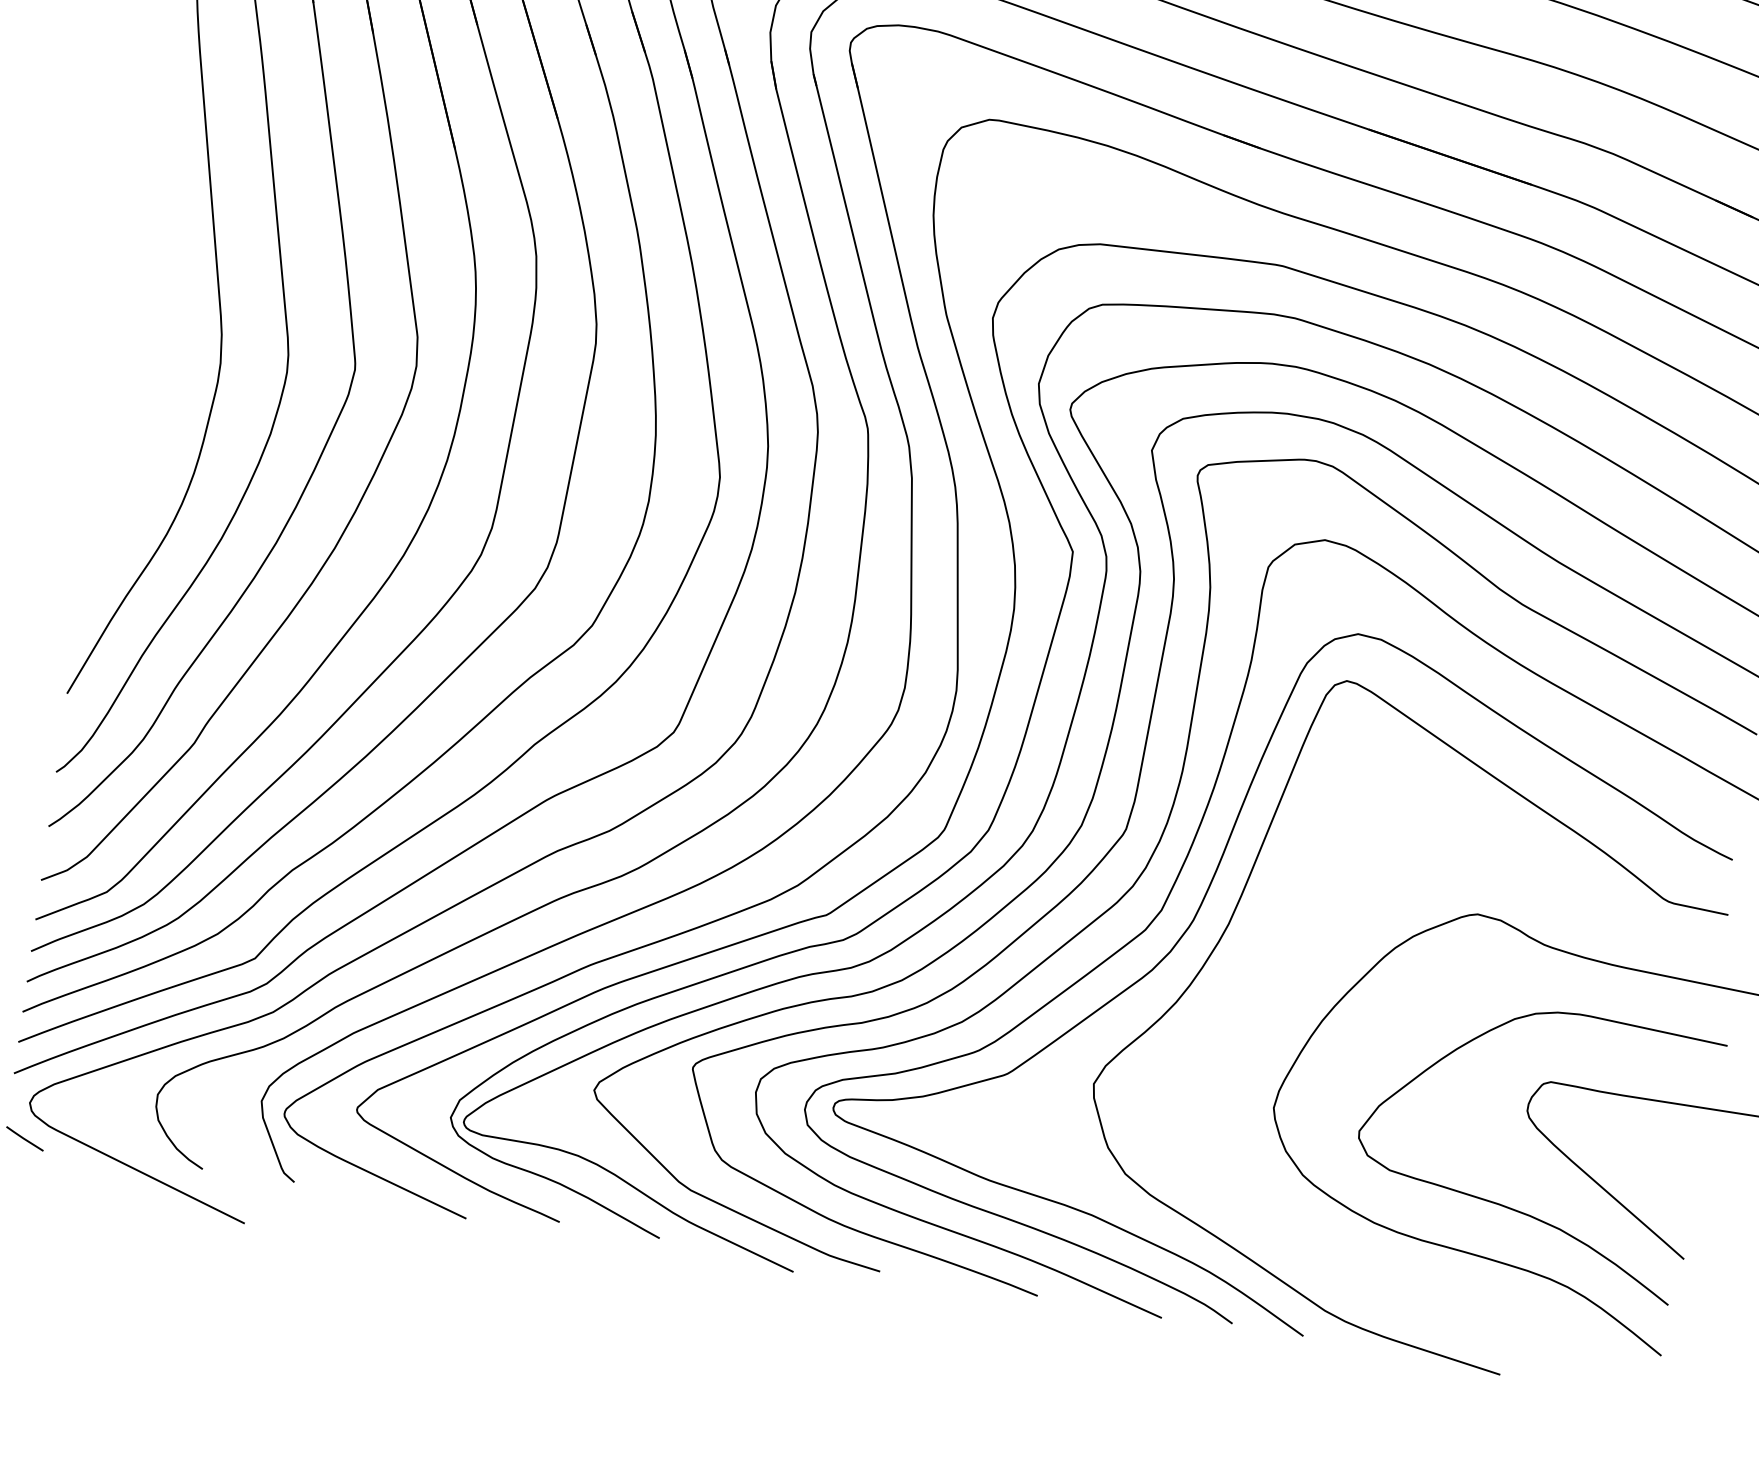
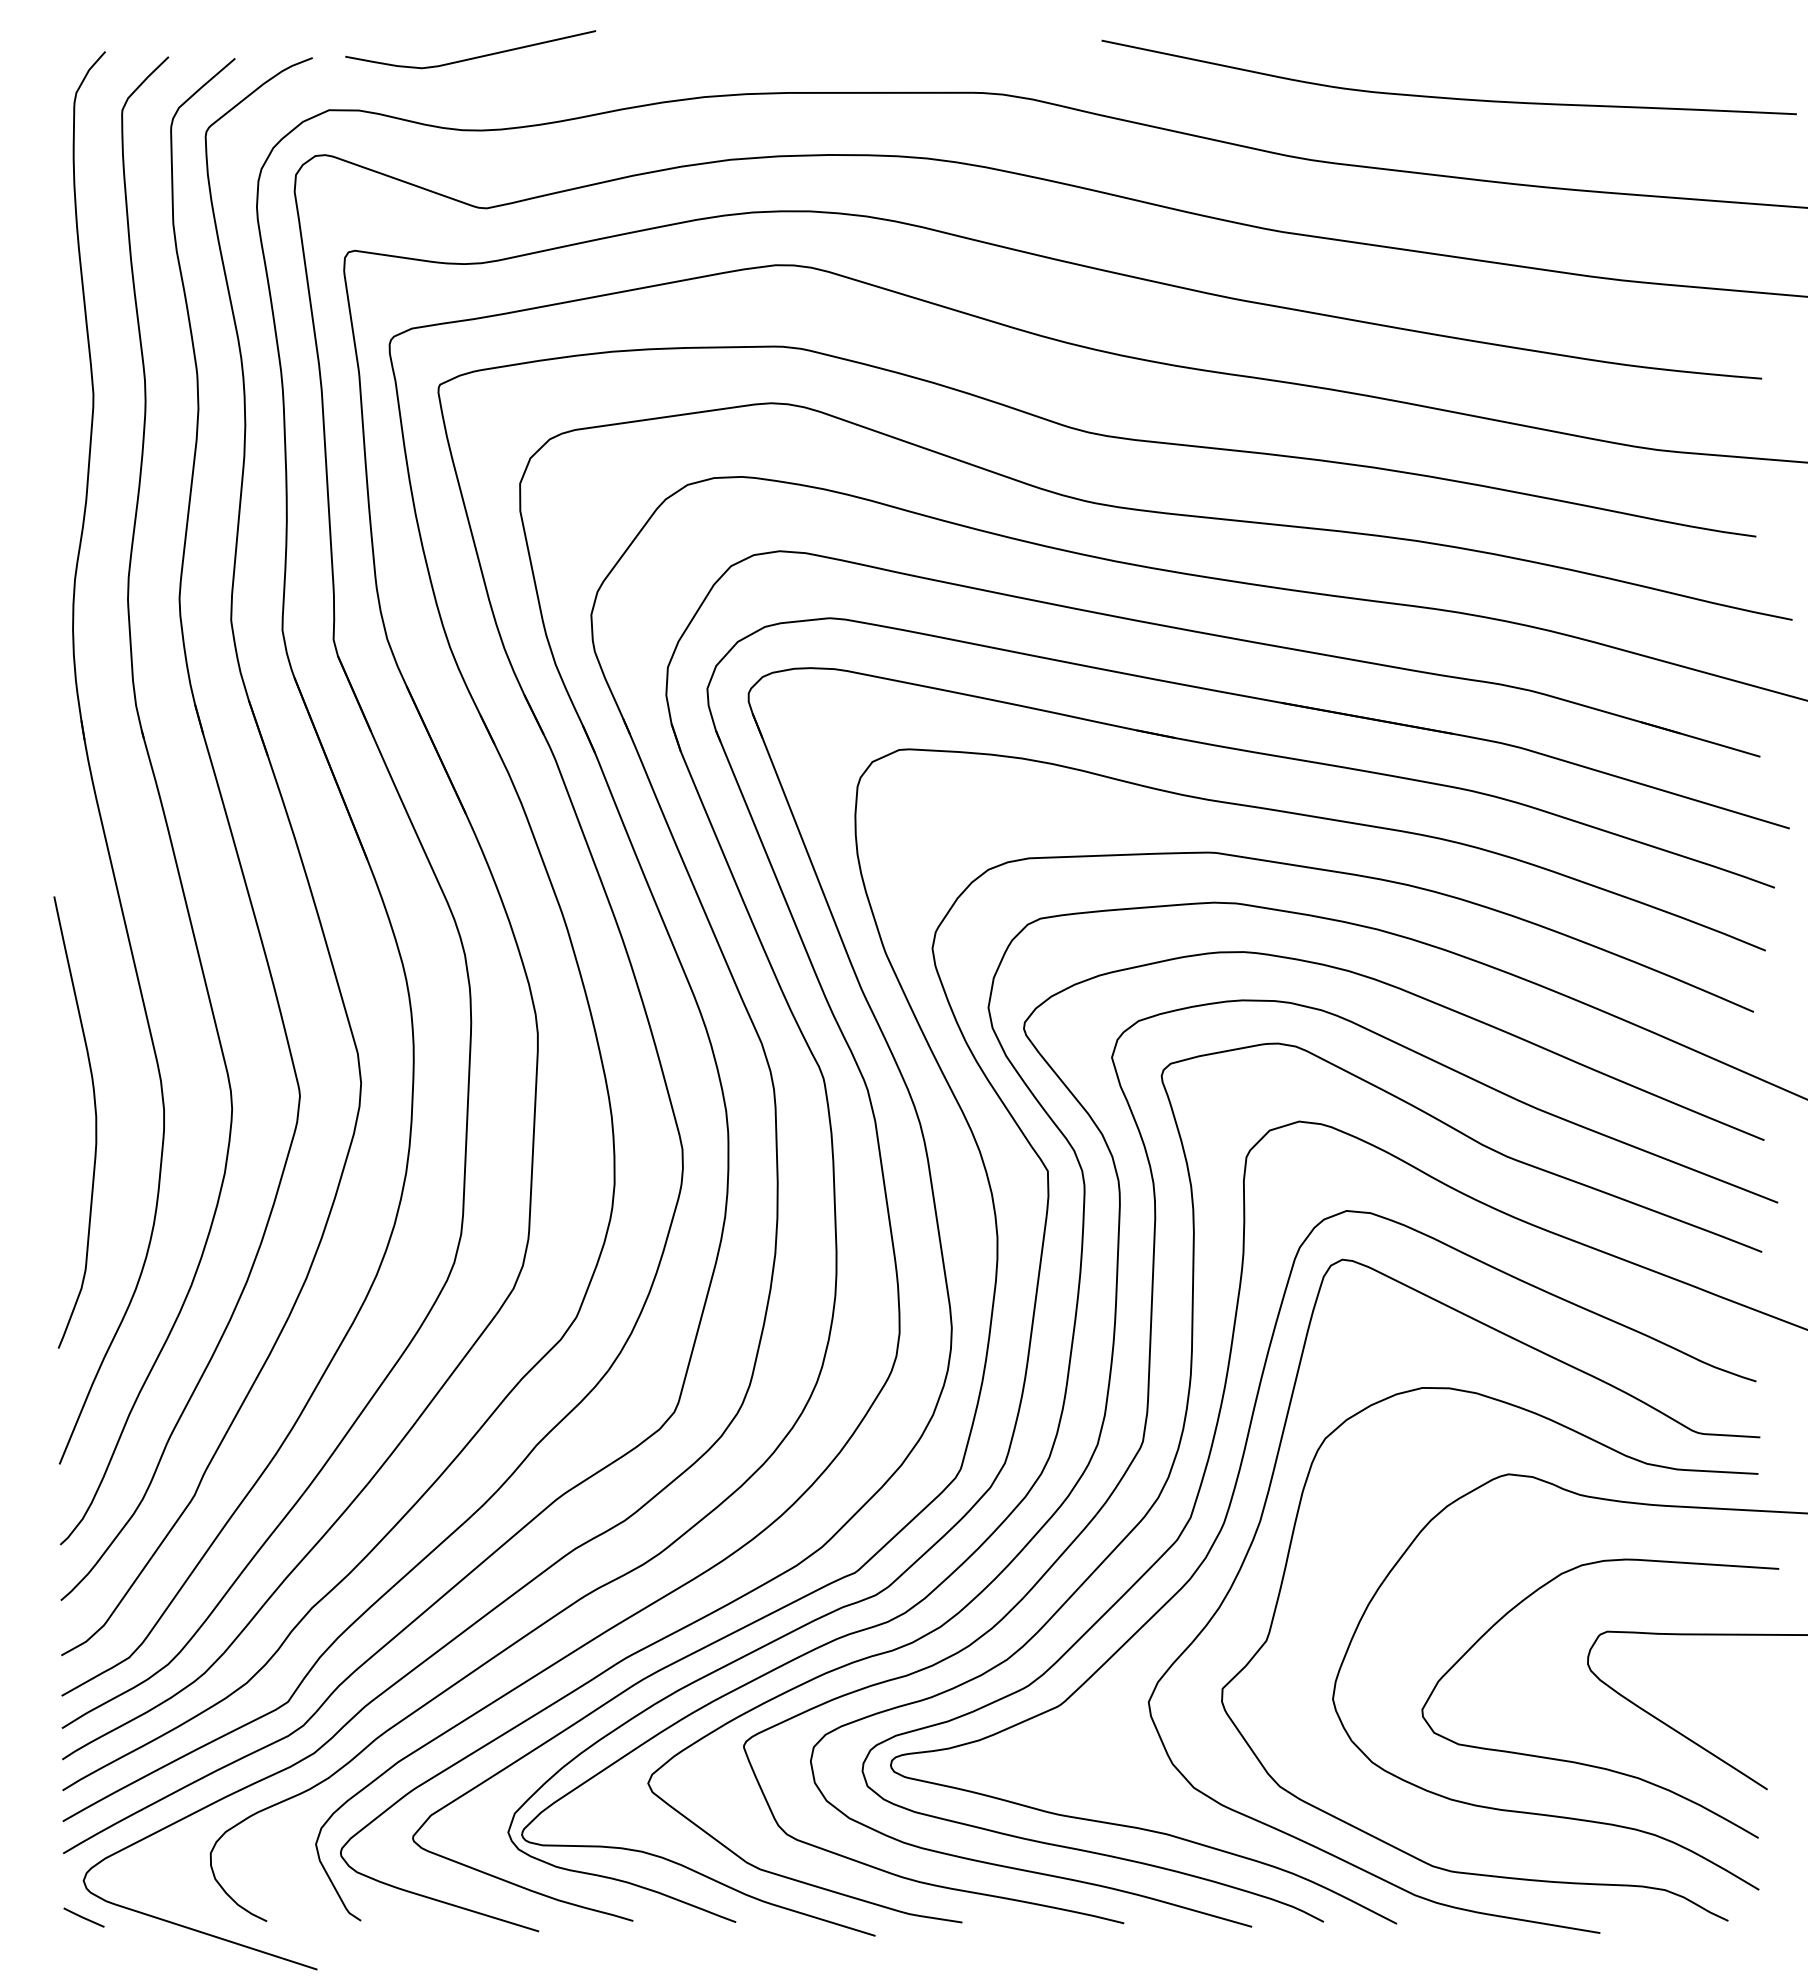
curve: (151, 365) -> (95, 1122), added
curve: (1311, 1259) -> (1393, 1845), added

